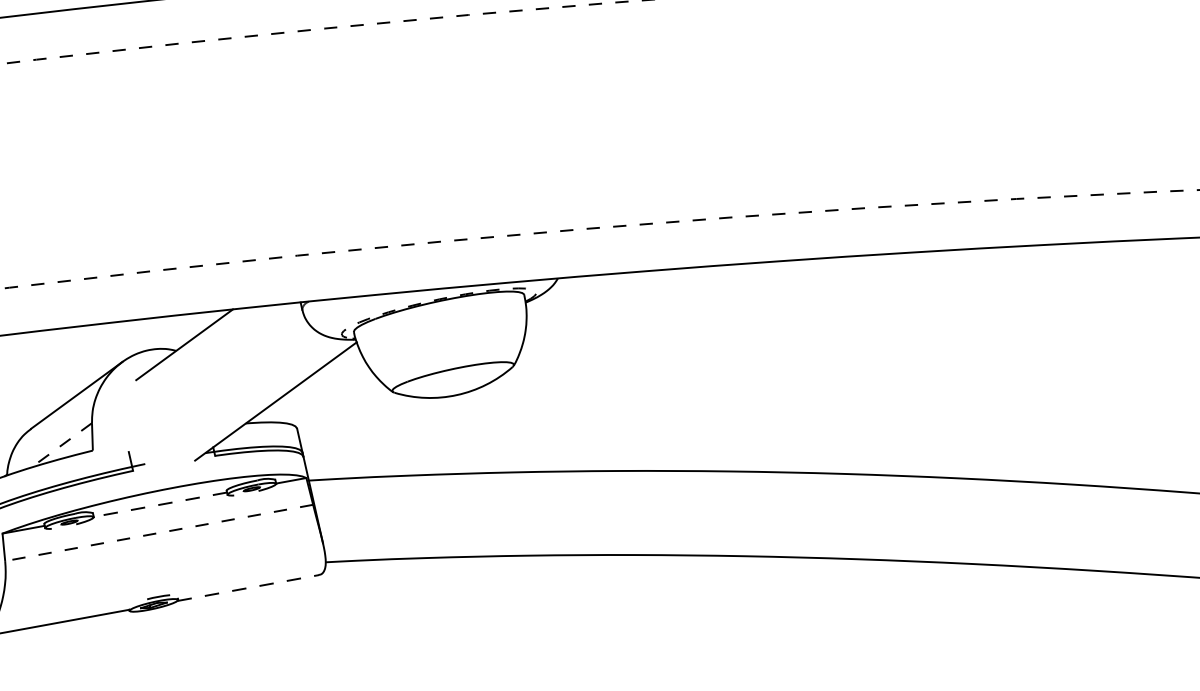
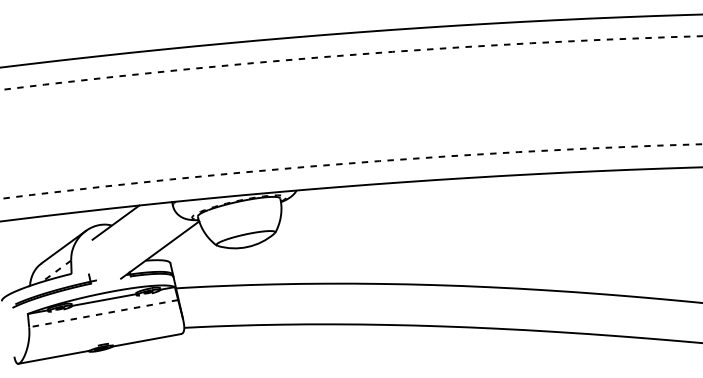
line: (160, 505) -> (104, 300), dashed -> solid
line: (247, 588) -> (146, 340), dashed -> solid

